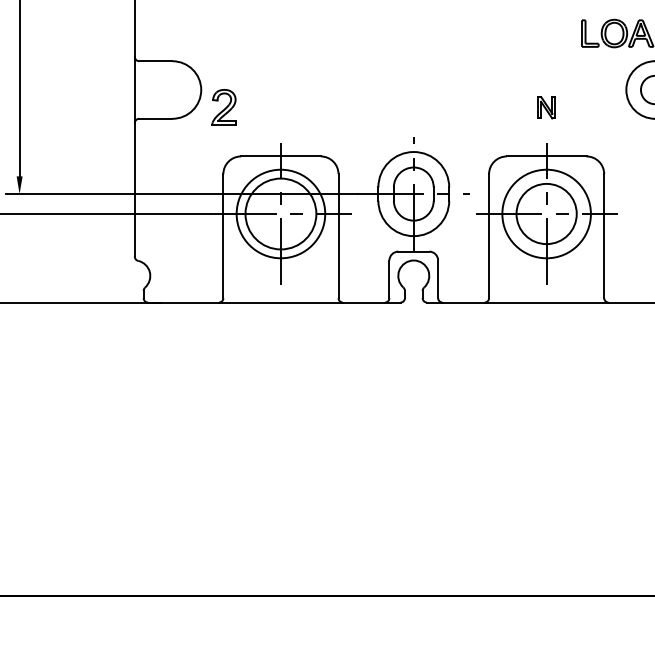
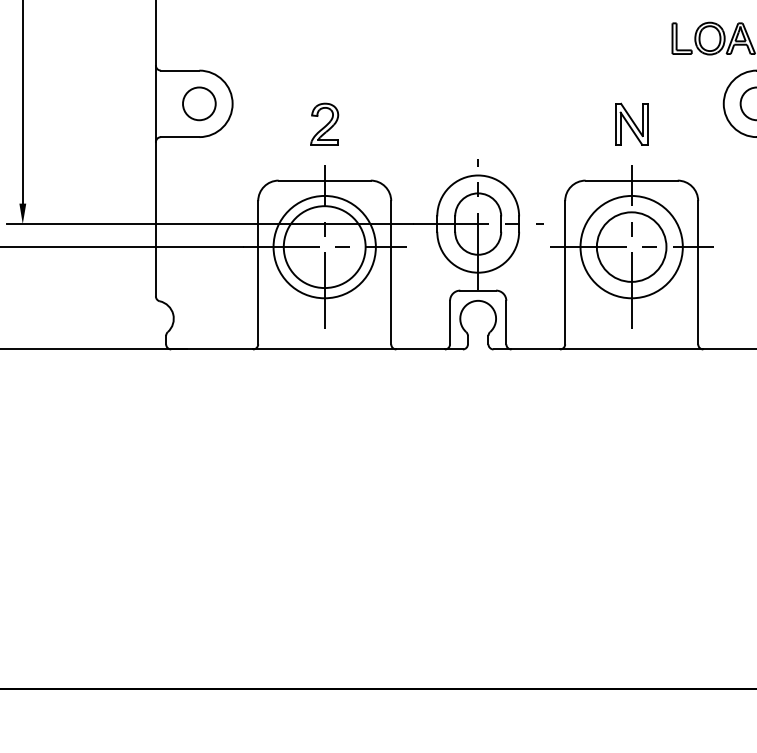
circle: (172, 90) -> (199, 104), added
part: (223, 107) -> (324, 124), moved
part: (546, 107) -> (631, 124), size x1.67

